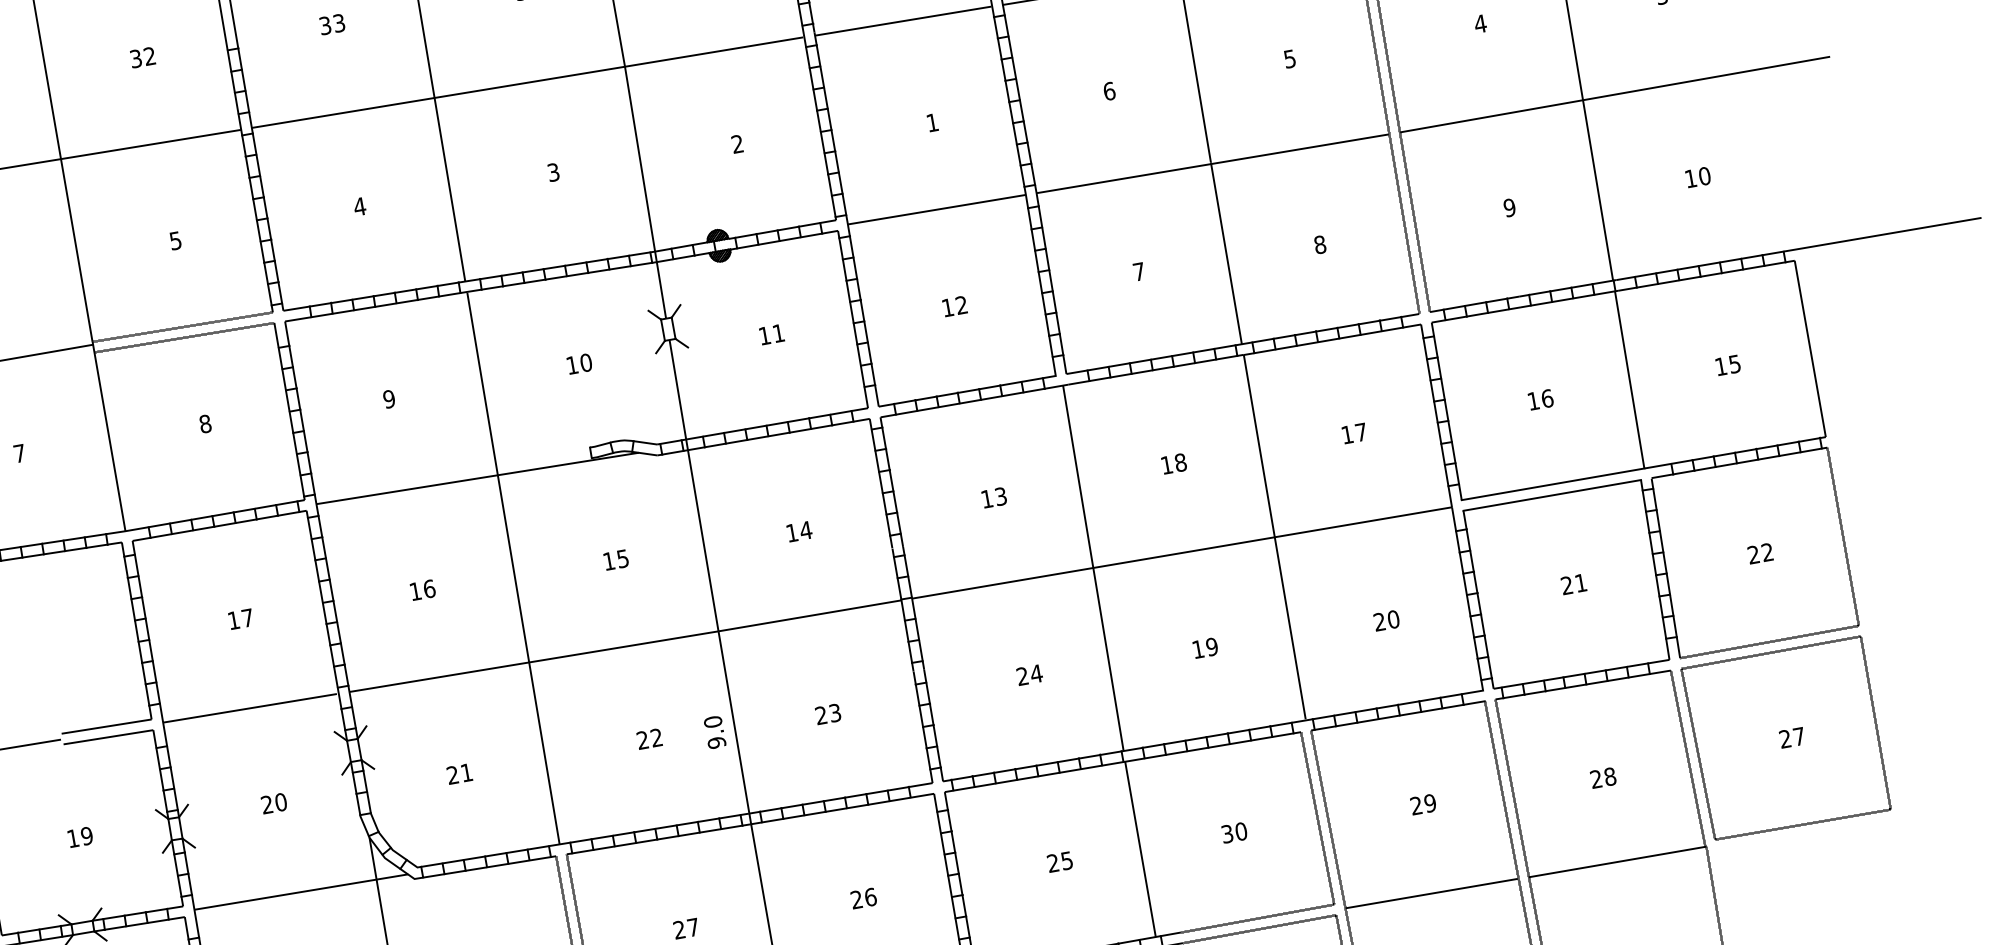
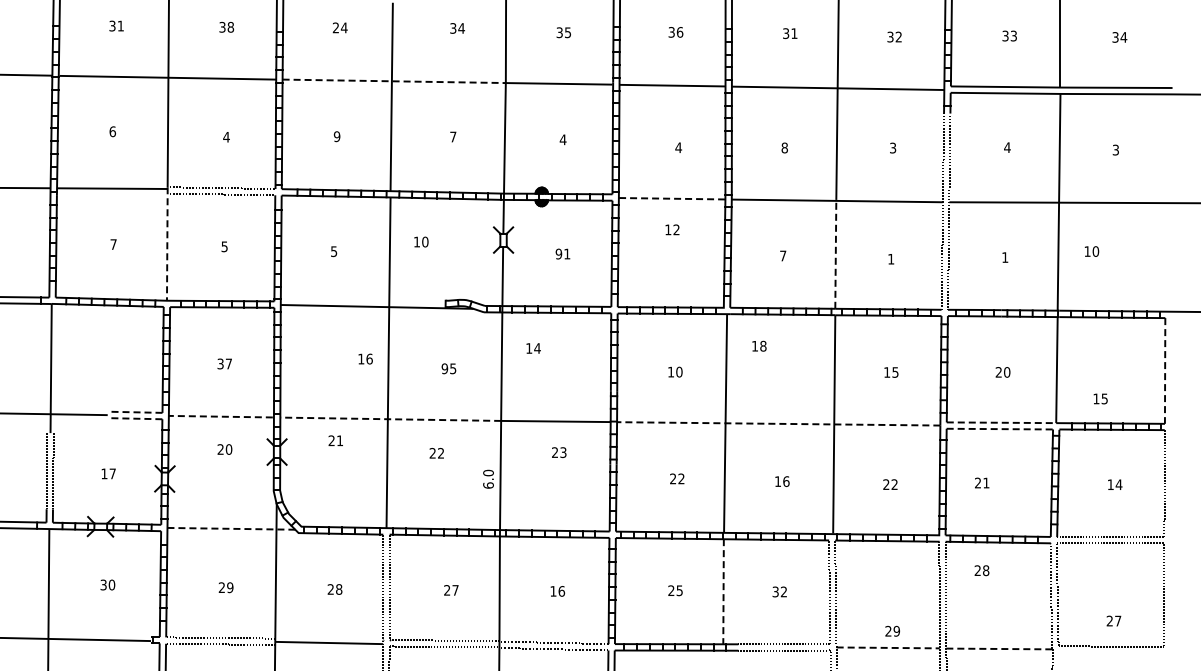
text: (332, 23) -> (340, 27), 33 -> 24
text: (149, 56) -> (230, 27), 32 -> 38
text: (1290, 57) -> (893, 147), 5 -> 3
text: (1108, 90) -> (784, 147), 6 -> 8
line: (438, 97) -> (394, 81), solid -> dashed
text: (932, 122) -> (678, 147), 1 -> 4
text: (736, 143) -> (562, 139), 2 -> 4
text: (553, 171) -> (453, 136), 3 -> 7
text: (1697, 177) -> (1091, 251), moved
text: (358, 206) -> (336, 136), 4 -> 9
text: (1510, 207) -> (1005, 257), 9 -> 1
line: (935, 209) -> (671, 198), solid -> dashed
text: (175, 241) -> (226, 137), 5 -> 4
text: (1320, 243) -> (891, 258), 8 -> 1
line: (1225, 251) -> (835, 253), solid -> dashed
text: (954, 305) -> (672, 229), moved
text: (763, 335) -> (558, 253), 11 -> 91
line: (1810, 348) -> (1165, 370), solid -> dashed
text: (579, 363) -> (421, 241), moved
text: (1727, 364) -> (1100, 398), moved
text: (388, 399) -> (333, 251), 9 -> 5
text: (1539, 400) -> (1002, 372), 16 -> 20
text: (205, 423) -> (224, 246), 8 -> 5
text: (1361, 432) -> (895, 372), 17 -> 15
line: (109, 437) -> (167, 244), solid -> dashed
text: (1174, 462) -> (759, 345), moved
line: (1552, 483) -> (1001, 422), solid -> dashed
text: (1000, 495) -> (679, 371), 13 -> 10
line: (1553, 495) -> (1000, 429), solid -> dashed
text: (799, 531) -> (533, 348), moved
line: (1181, 552) -> (778, 423), solid -> dashed
text: (1759, 553) -> (1114, 484), 22 -> 14
text: (608, 560) -> (444, 368), 15 -> 95
text: (1574, 583) -> (982, 482), moved
text: (422, 589) -> (365, 358), moved
text: (233, 619) -> (220, 363), 17 -> 37
text: (1393, 619) -> (894, 484), 20 -> 22
text: (1212, 646) -> (786, 481), 19 -> 16
line: (533, 662) -> (390, 419), solid -> dashed
text: (1036, 673) -> (681, 478), 24 -> 22
line: (249, 708) -> (220, 416), solid -> dashed
text: (828, 714) -> (559, 452), moved
line: (106, 726) -> (135, 412), solid -> dashed
line: (108, 736) -> (135, 418), solid -> dashed
text: (1791, 736) -> (1113, 620), moved
text: (649, 739) -> (436, 453), moved
text: (716, 742) -> (488, 485), 9.0 -> 6.0
text: (459, 773) -> (335, 440), moved
text: (1602, 777) -> (981, 570), moved
text: (273, 803) -> (224, 449), moved
text: (1422, 803) -> (892, 630), moved
text: (1240, 830) -> (783, 591), 30 -> 32
text: (86, 835) -> (112, 473), 19 -> 17
line: (1140, 848) -> (723, 591), solid -> dashed
line: (1619, 860) -> (1000, 648), solid -> dashed
line: (301, 891) -> (231, 528), solid -> dashed
line: (1432, 892) -> (888, 647), solid -> dashed
text: (856, 899) -> (553, 591), 26 -> 16

